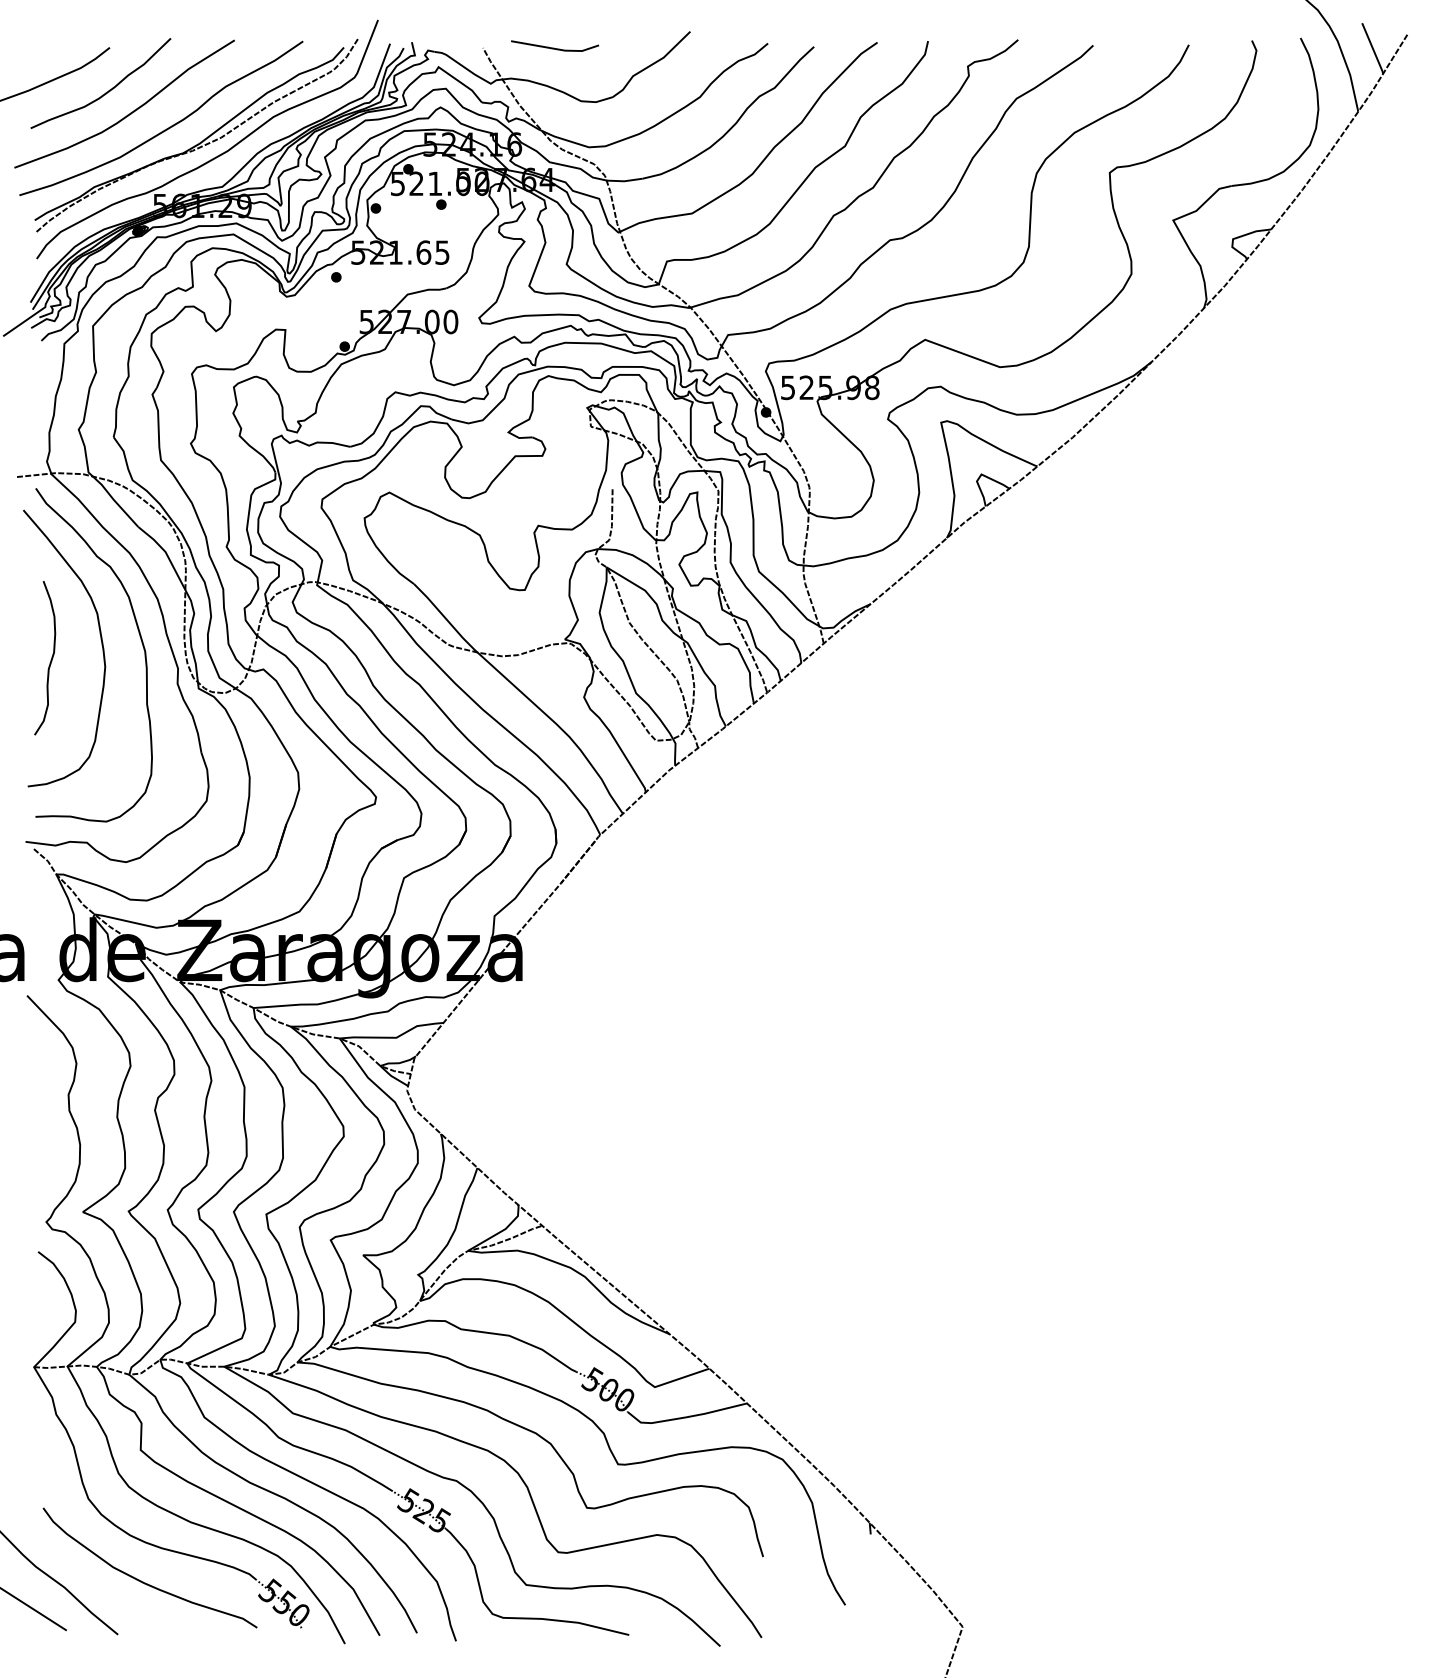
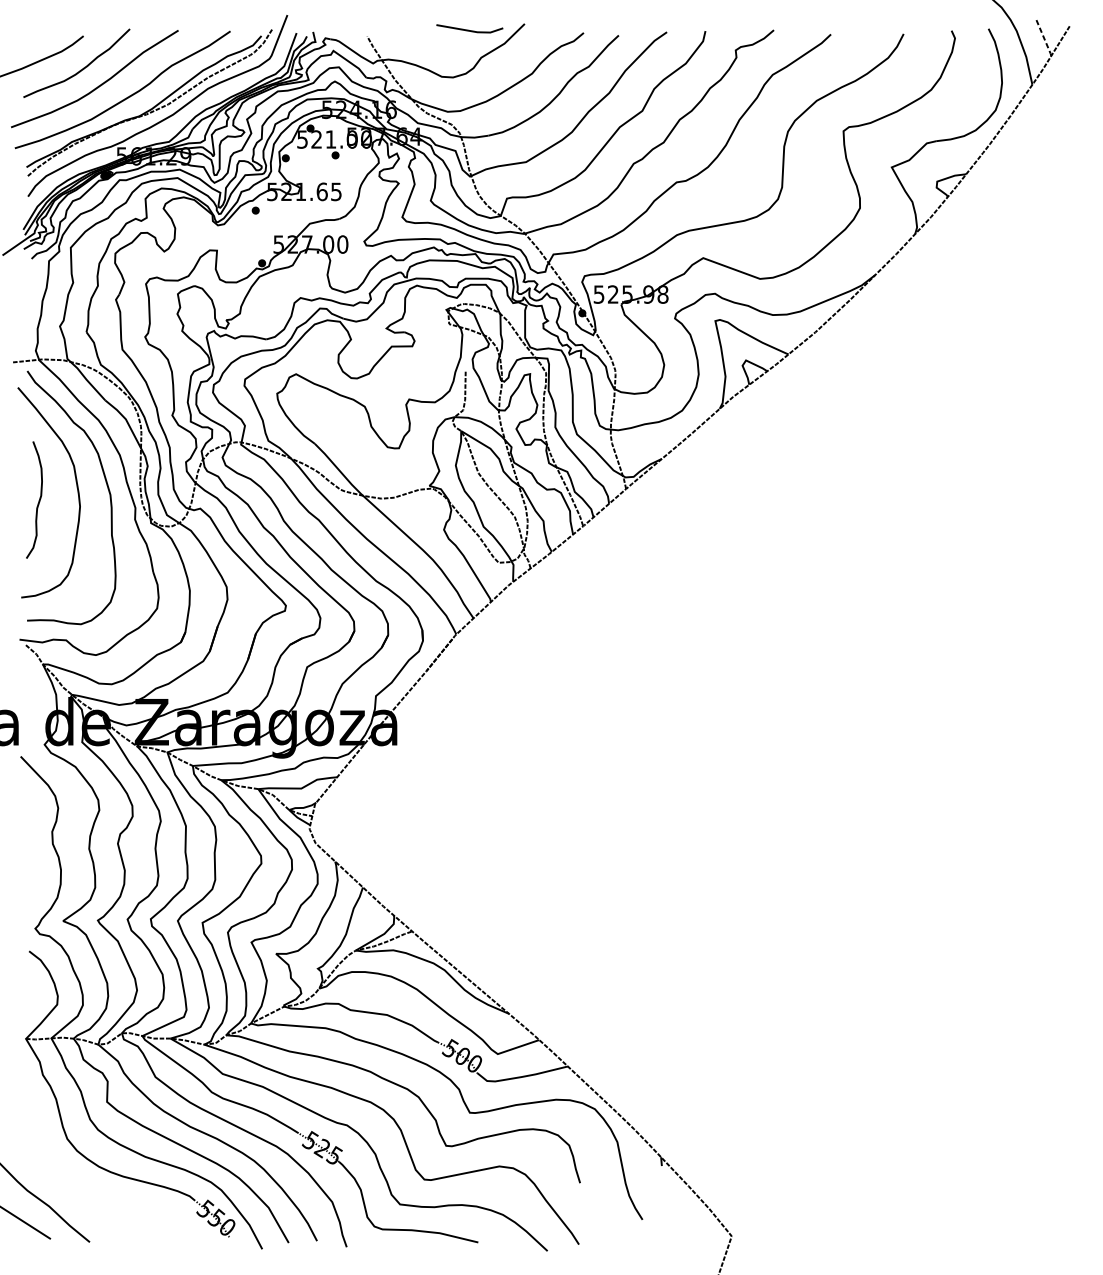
line: (554, 47) -> (469, 29), moved
line: (1372, 48) -> (1043, 36), solid -> dashed
curve: (143, 1581) -> (109, 1201), removed

